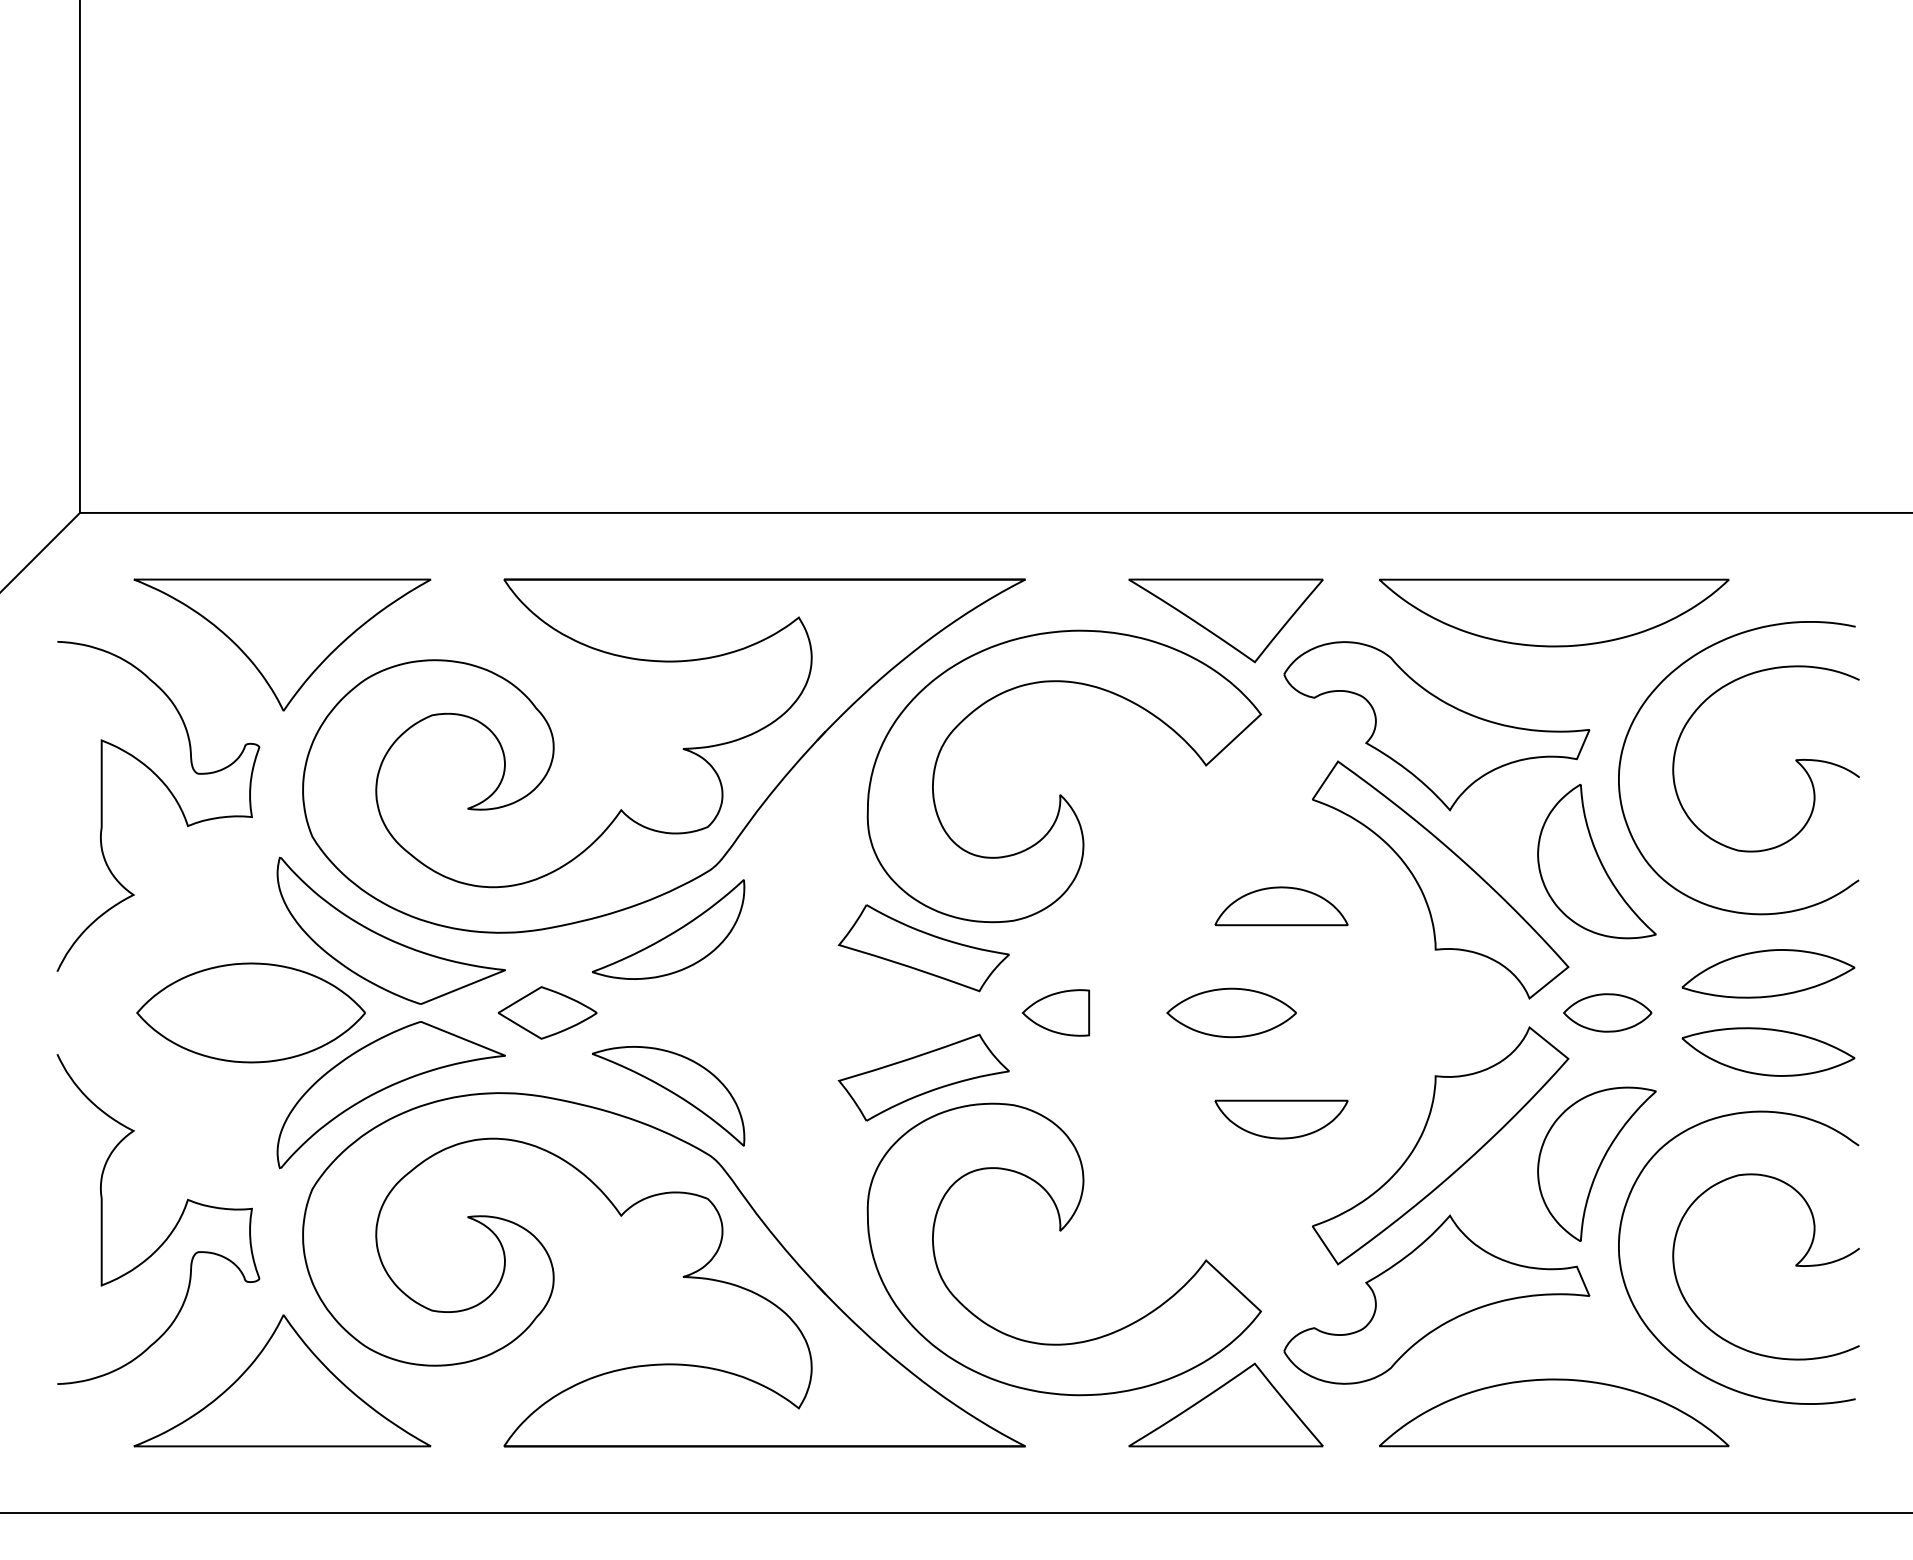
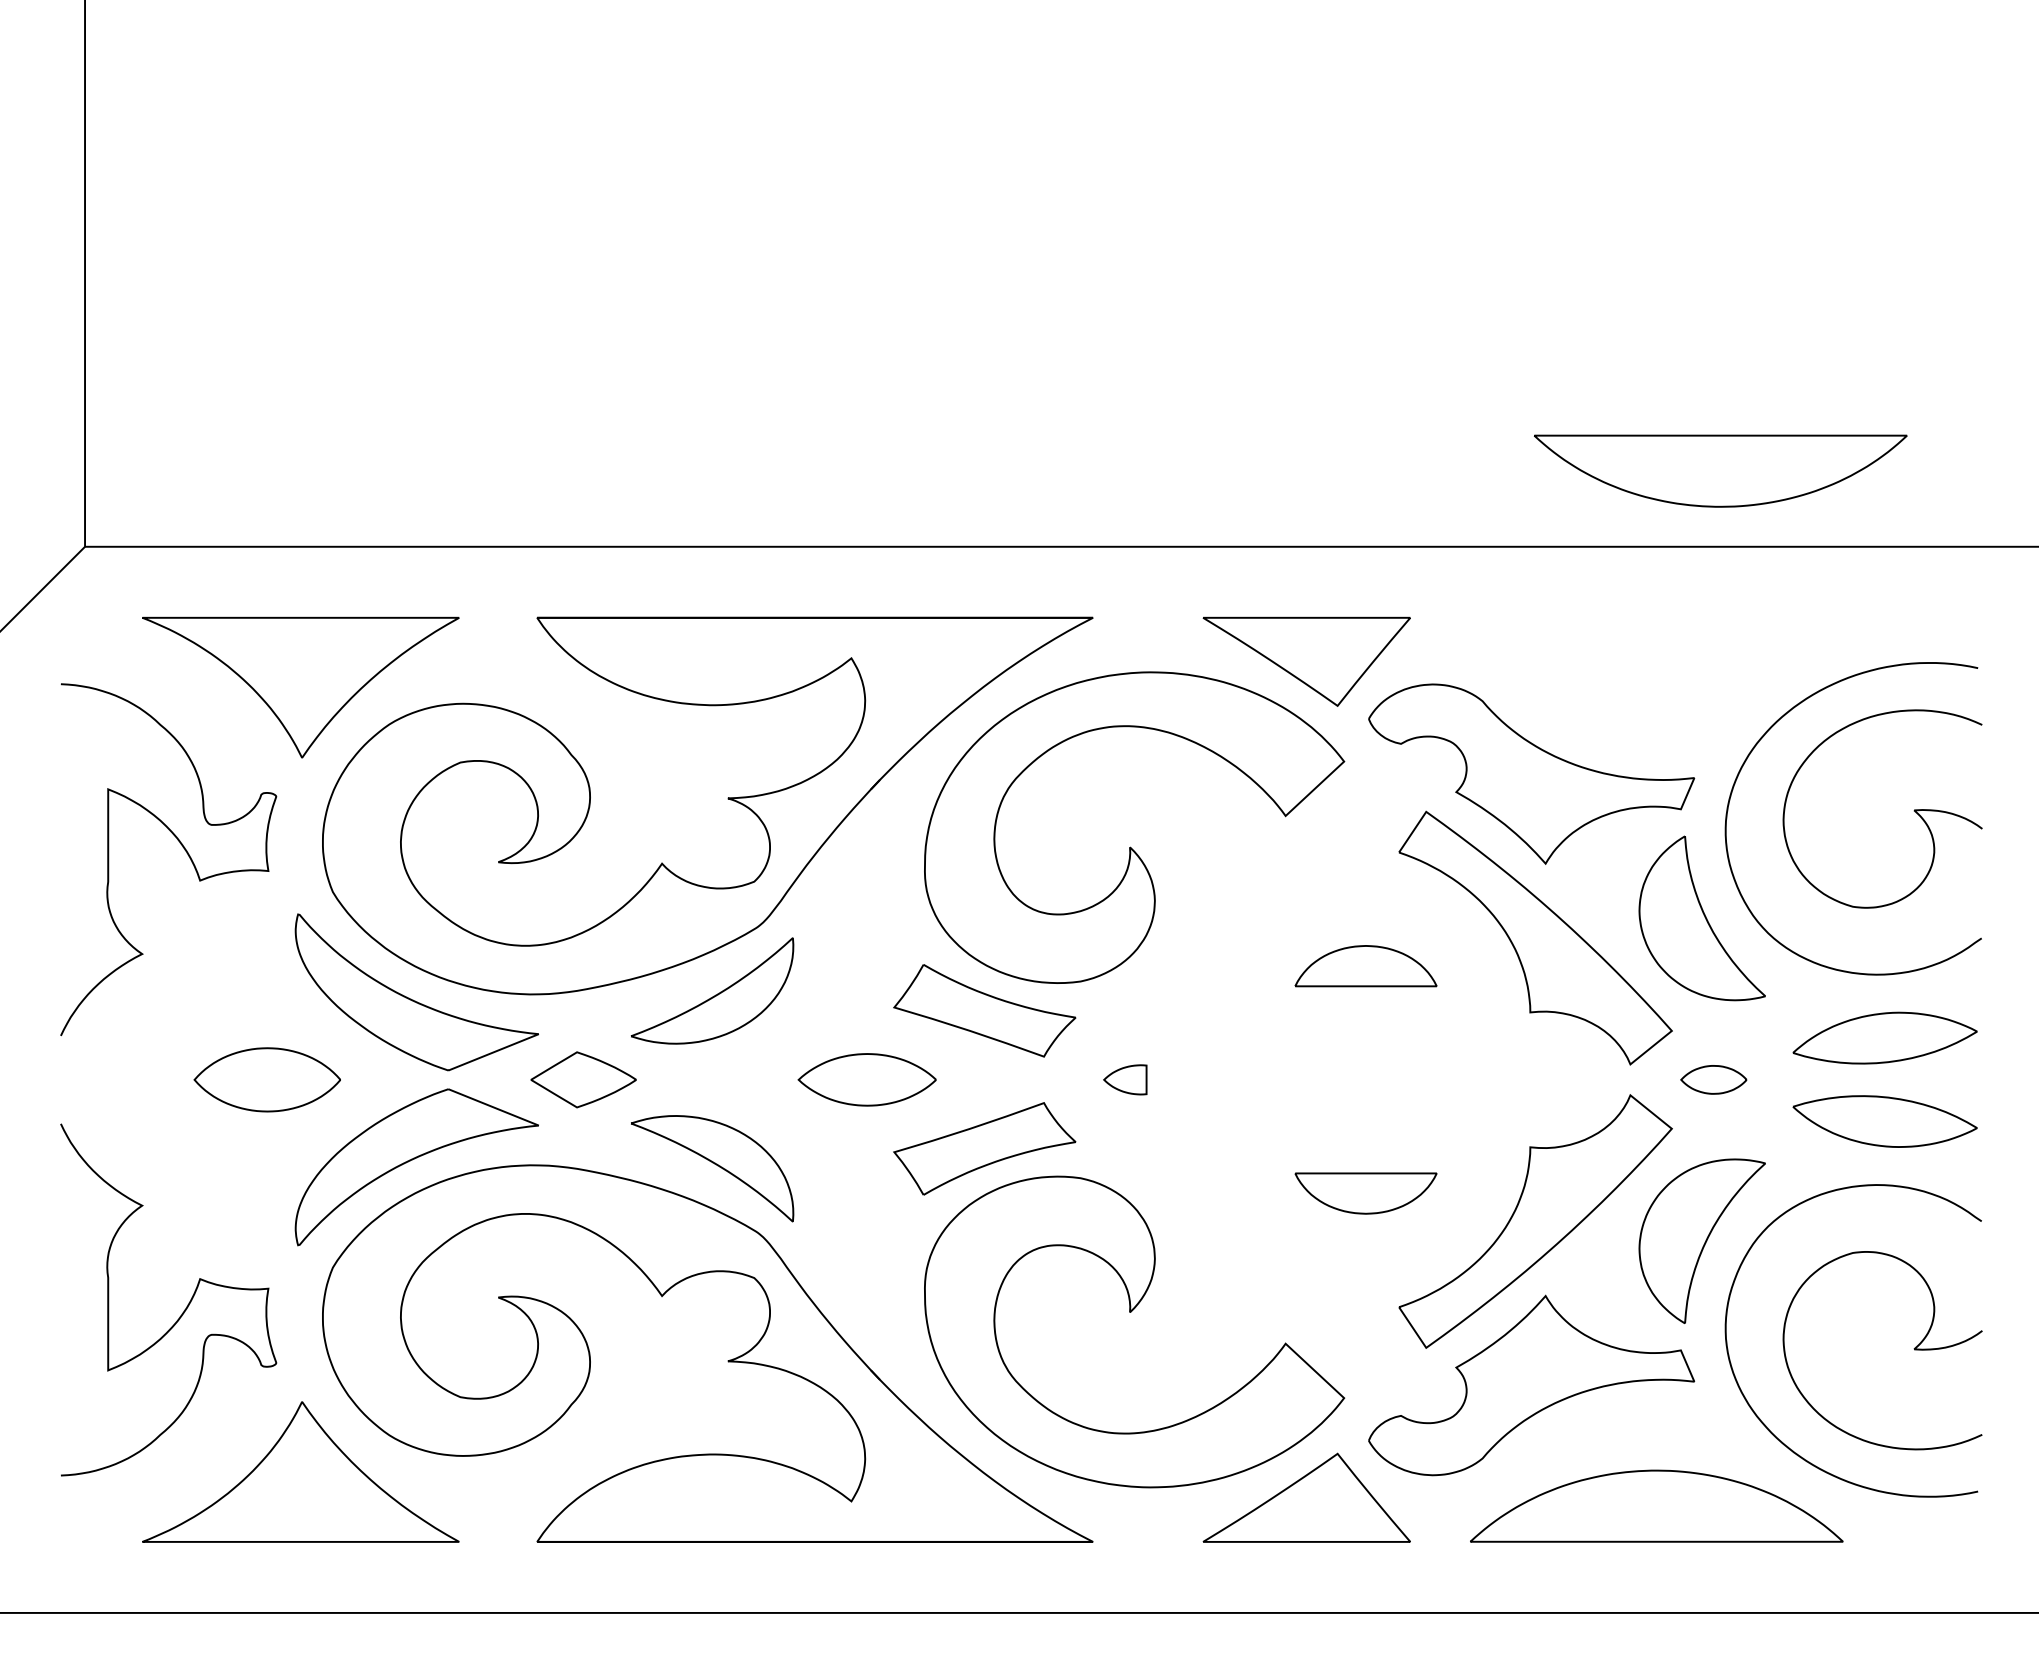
part: (1554, 612) -> (1720, 470), moved
part: (250, 1012) -> (266, 1079), size x0.6
part: (1055, 1012) -> (1125, 1079), size x0.6
part: (1231, 1012) -> (867, 1079), moved
part: (1607, 1012) -> (1713, 1079), size x0.7

